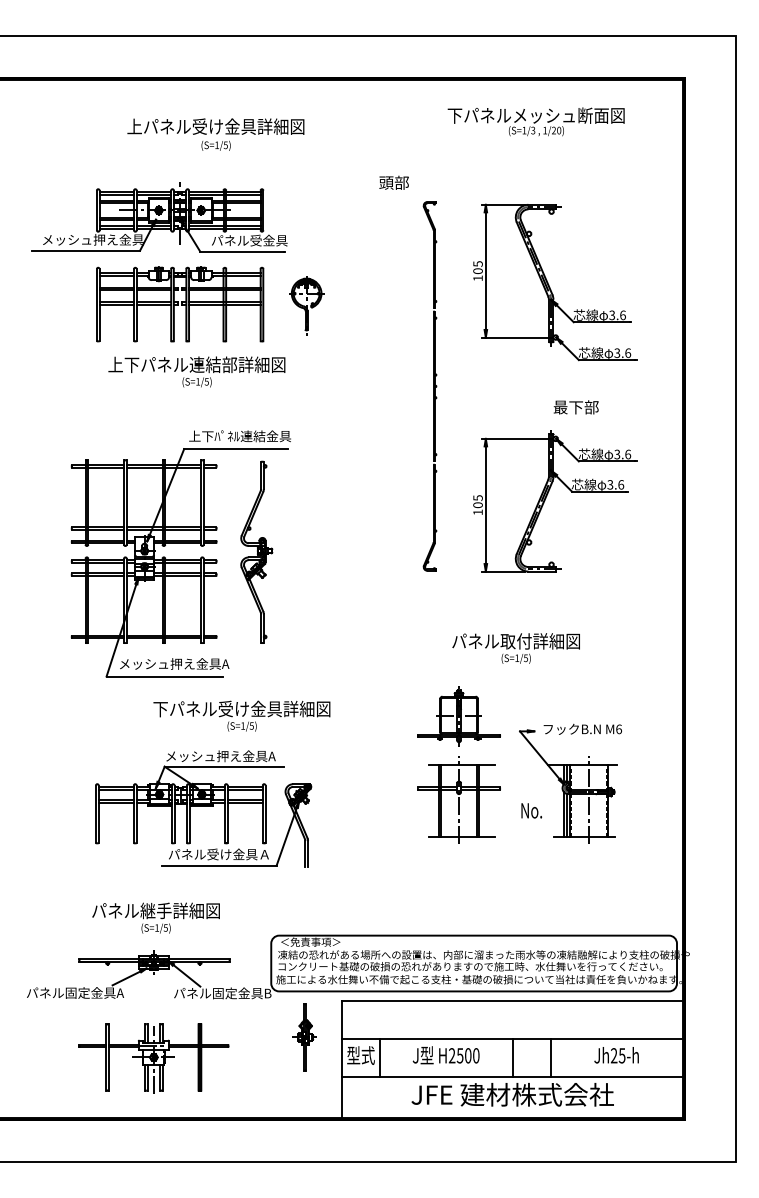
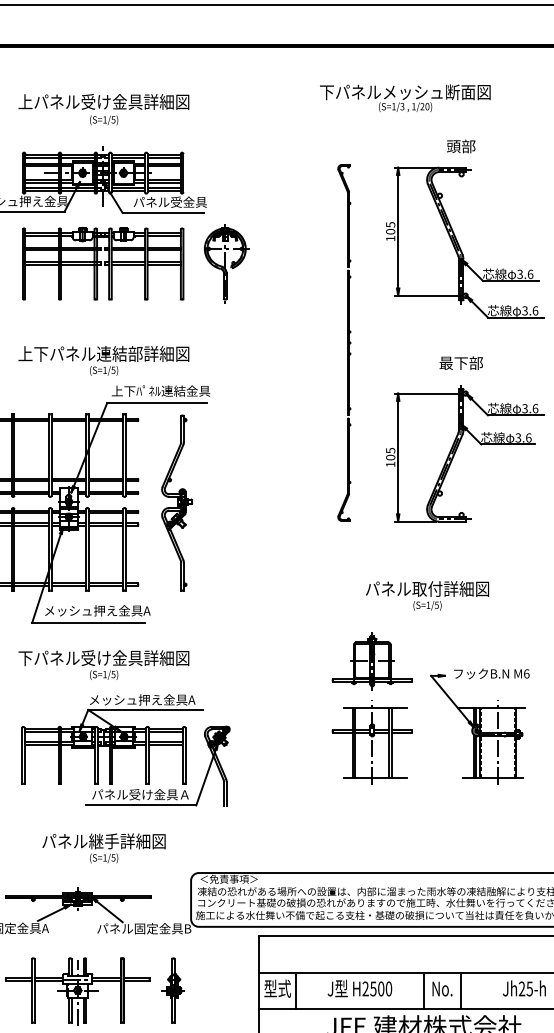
text: (535, 121) -> (404, 97), moved
text: (215, 134) -> (103, 109), moved
text: (393, 182) -> (460, 146), moved
part: (306, 304) -> (225, 263), size x1.43
text: (196, 371) -> (103, 360), moved
text: (575, 407) -> (460, 363), moved
text: (241, 715) -> (103, 664), moved
text: (531, 810) -> (442, 988), moved
text: (155, 917) -> (103, 847), moved
part: (304, 1037) -> (172, 990), moved

